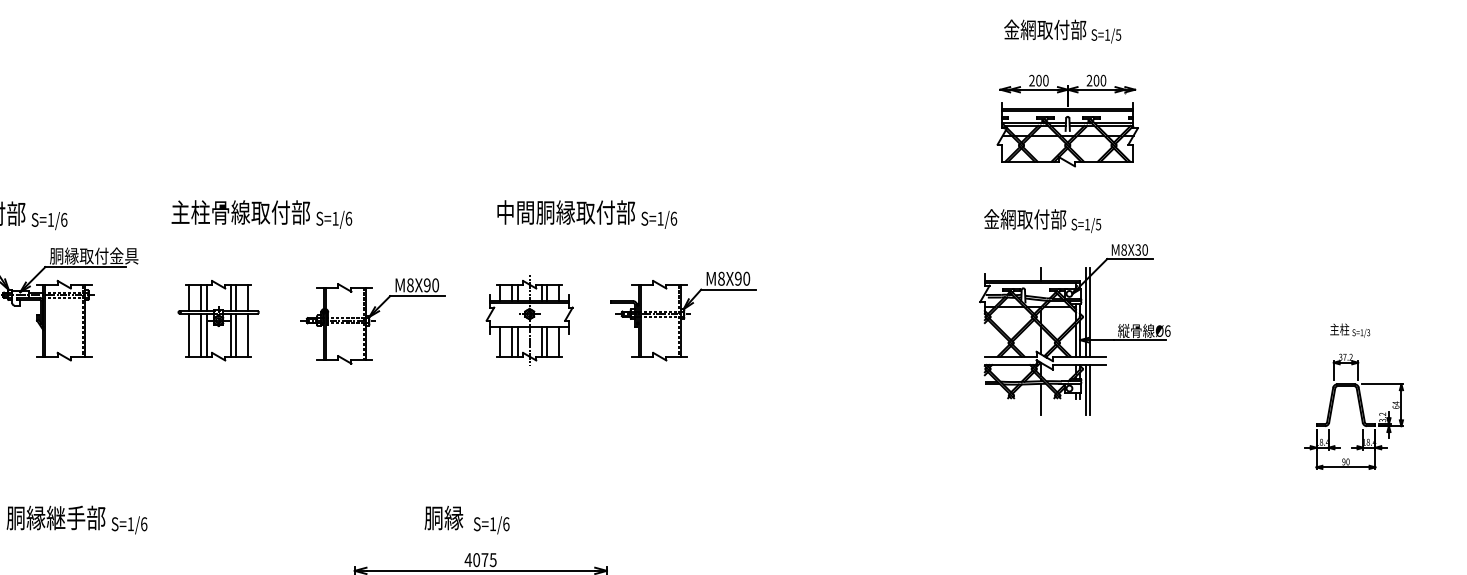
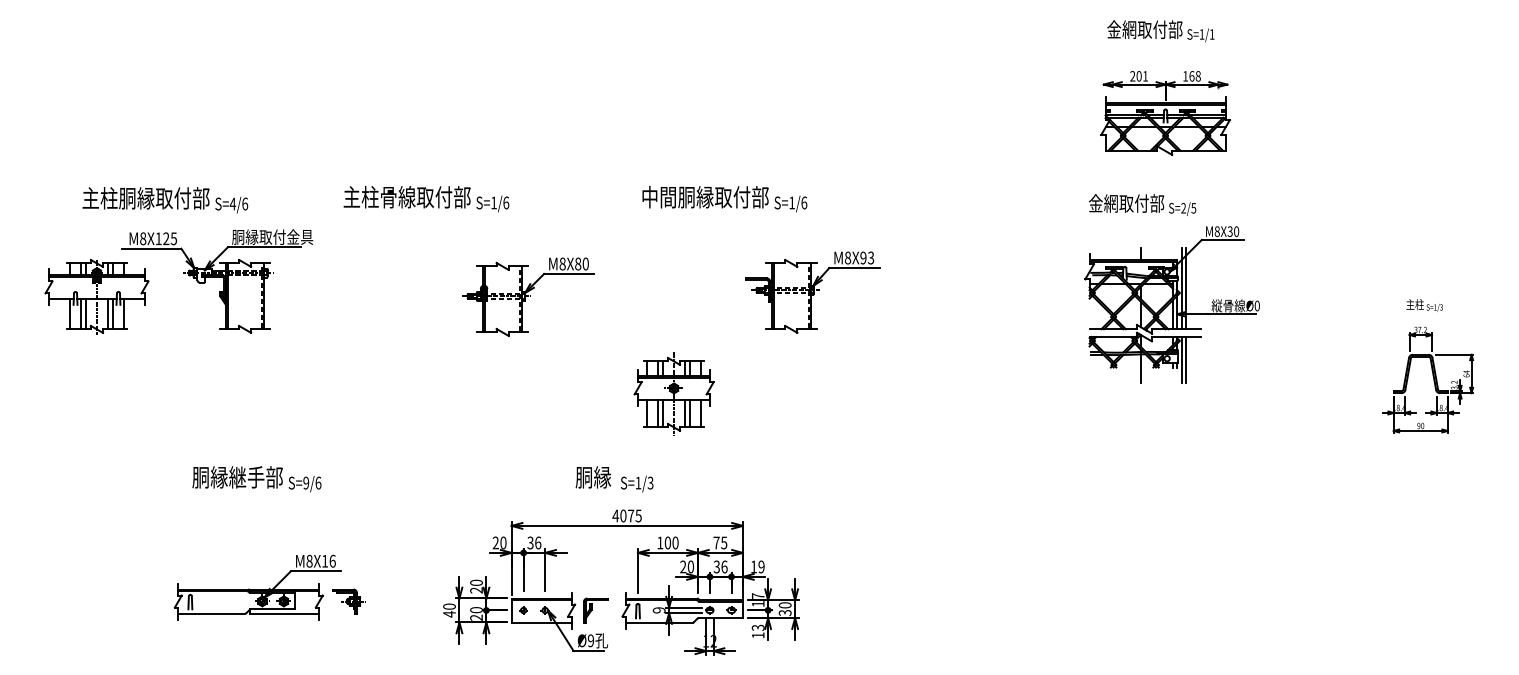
text: (1117, 35) -> (1211, 34), S=1/5 -> S=1/1
text: (1045, 80) -> (1145, 76), 200 -> 201
text: (1096, 80) -> (1191, 76), 200 -> 168
text: (50, 219) -> (232, 203), S=1/6 -> S=4/6
text: (1087, 224) -> (1183, 208), S=1/5 -> S=2/5
text: (747, 279) -> (871, 258), M8X90 -> M8X93
text: (427, 284) -> (578, 263), M8X90 -> M8X80
part: (529, 319) -> (673, 393), moved
part: (218, 320) -> (386, 296), removed
text: (1166, 330) -> (1256, 305), Ø6 -> Ø0
text: (131, 523) -> (306, 482), S=1/6 -> S=9/6
text: (506, 523) -> (650, 482), S=1/6 -> S=1/3

